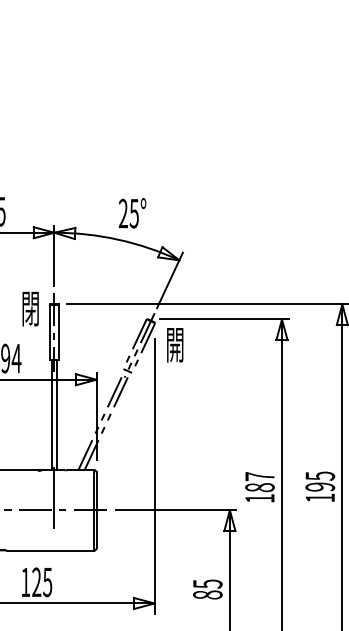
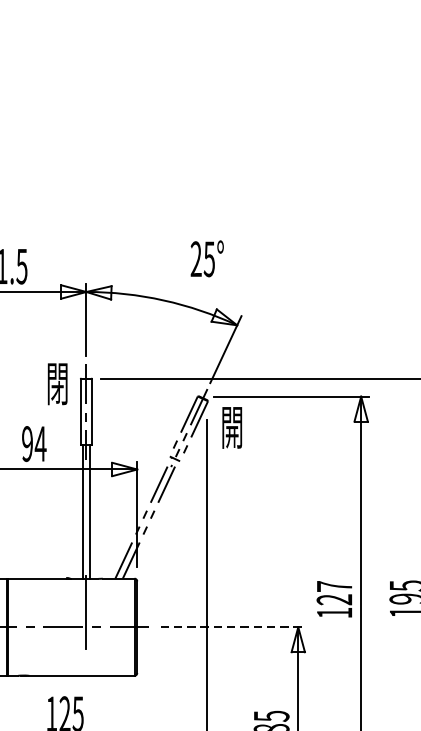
text: (132, 213) -> (207, 259), moved
text: (259, 487) -> (334, 599), 187 -> 127
line: (176, 510) -> (233, 627), solid -> dashed

